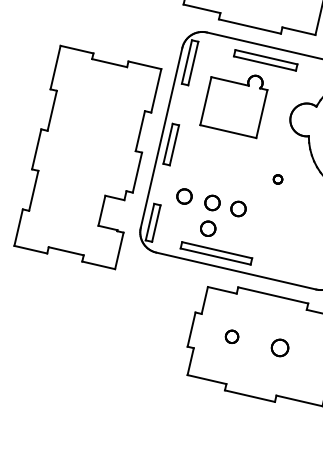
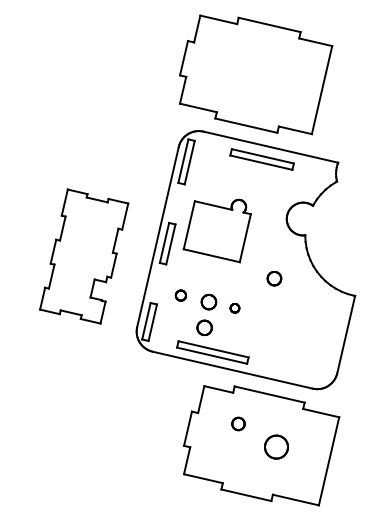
part: (233, 106) -> (216, 230), moved
part: (87, 157) -> (83, 256), size x0.6
part: (278, 179) -> (274, 278), size x1.6
part: (184, 196) -> (180, 295), size x0.7
part: (238, 209) -> (234, 308), size x0.6
part: (232, 336) -> (238, 423), moved
part: (280, 347) -> (276, 446), size x1.4

